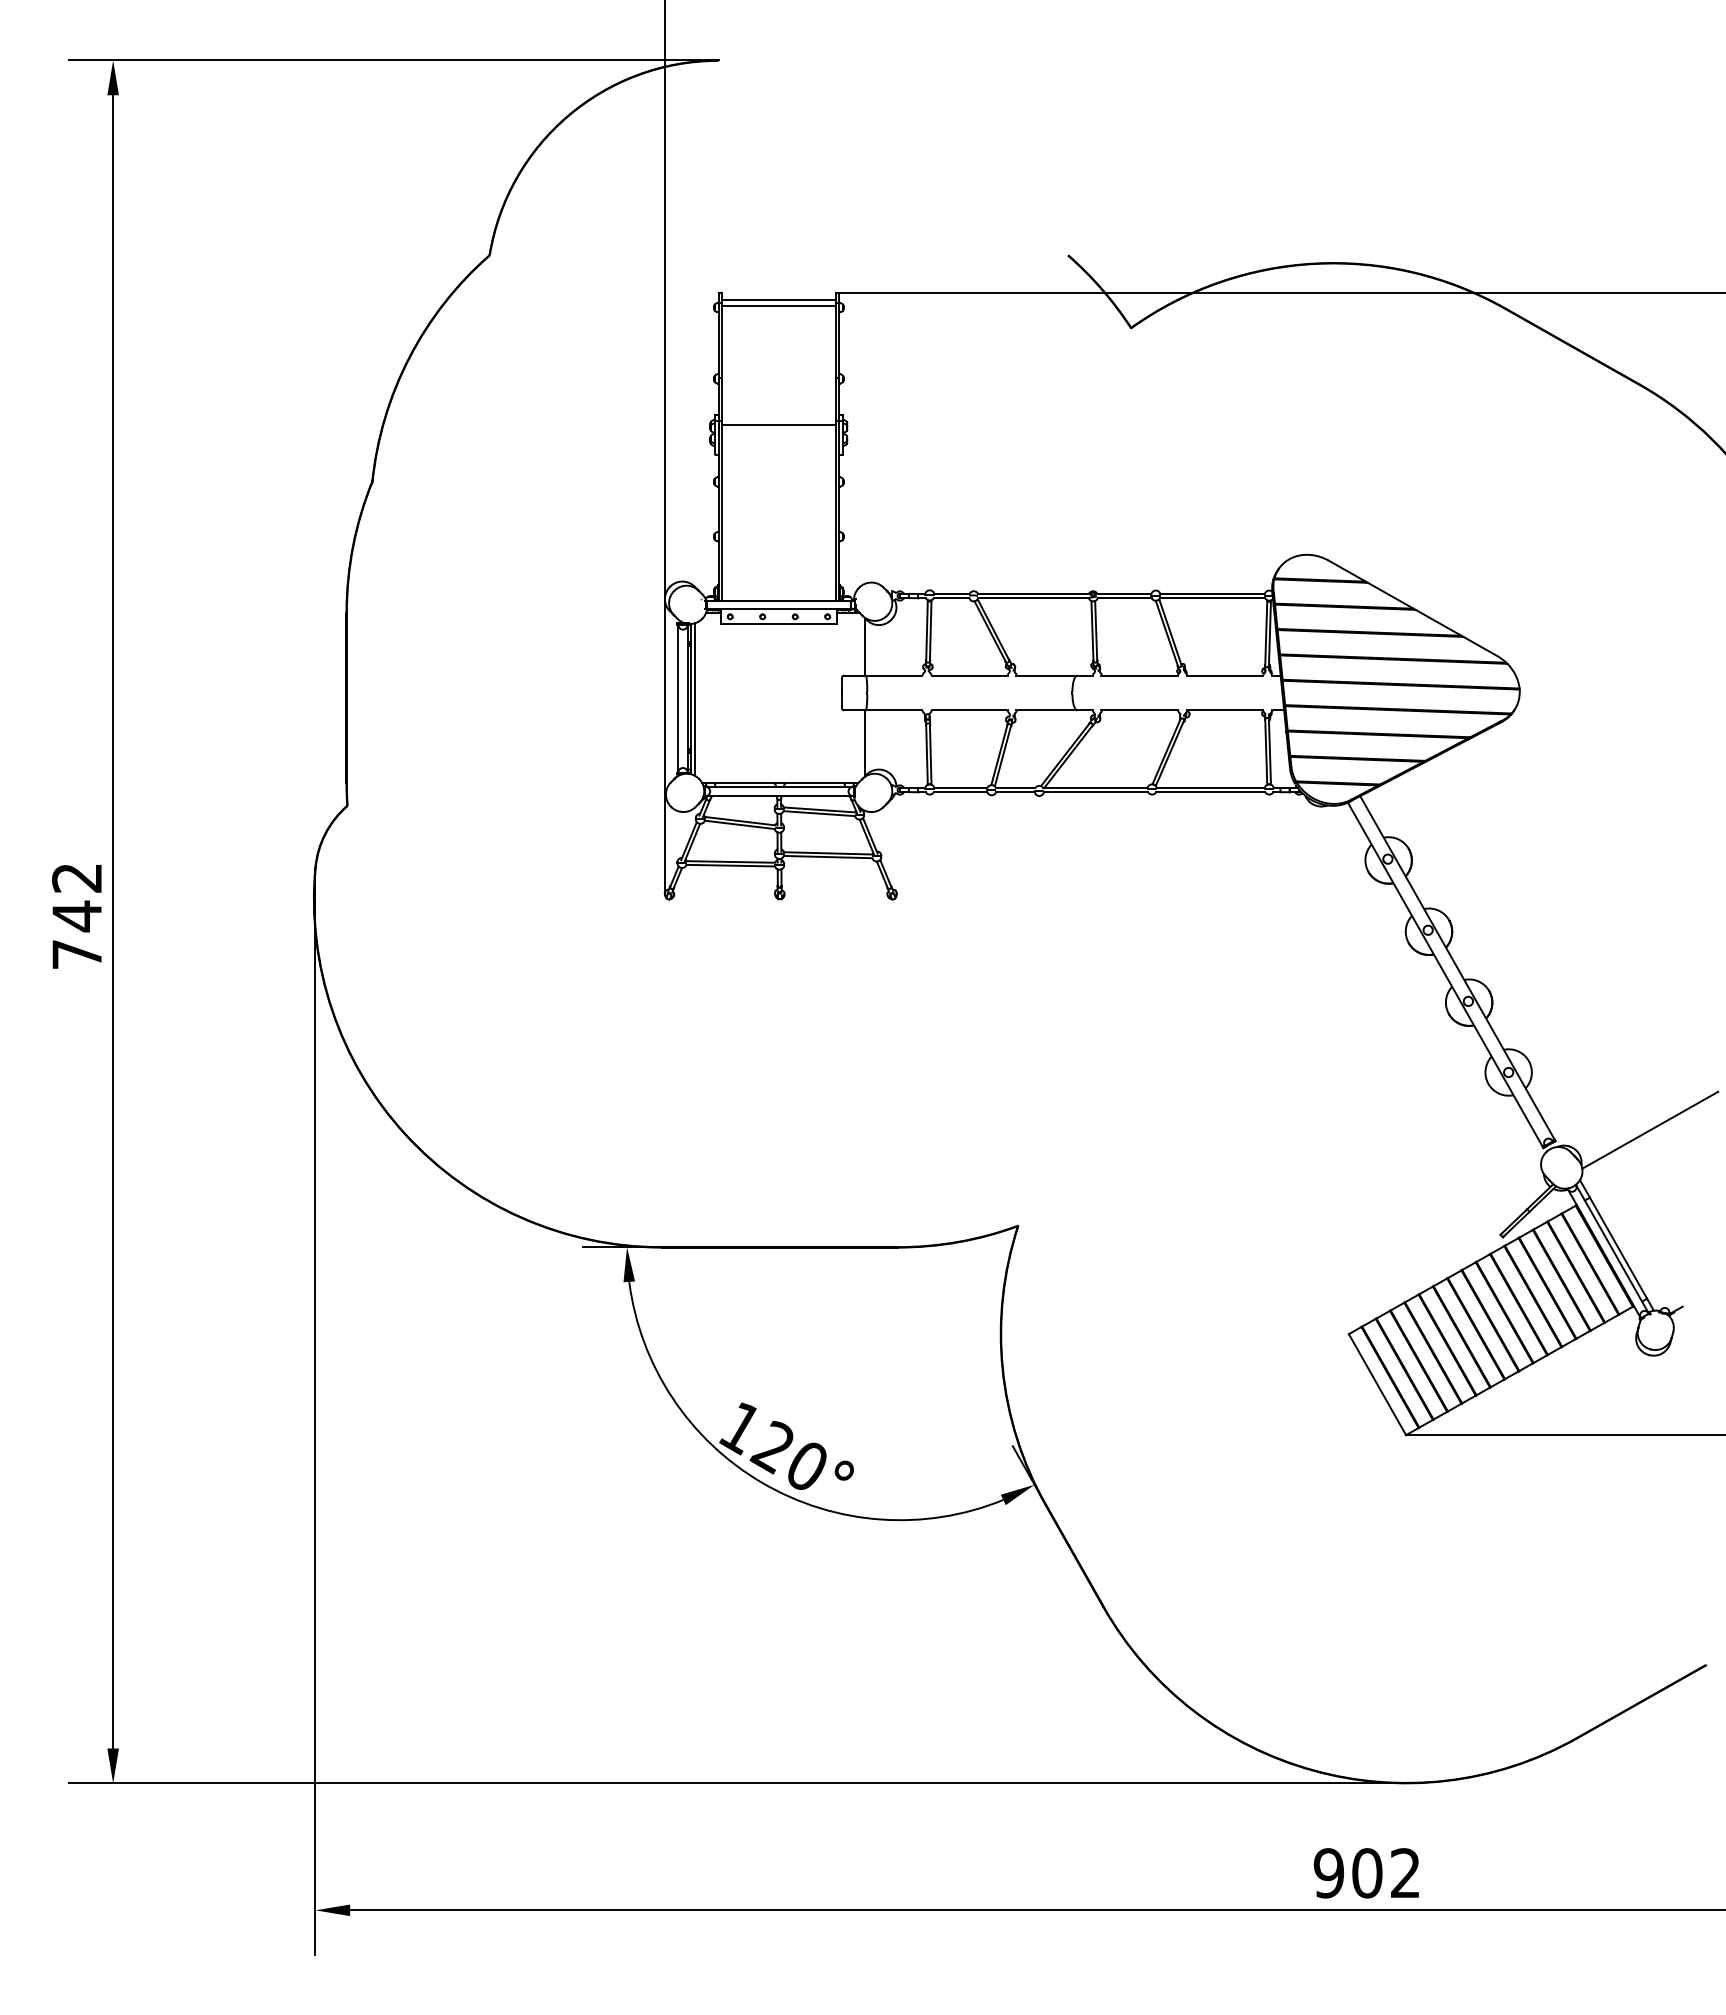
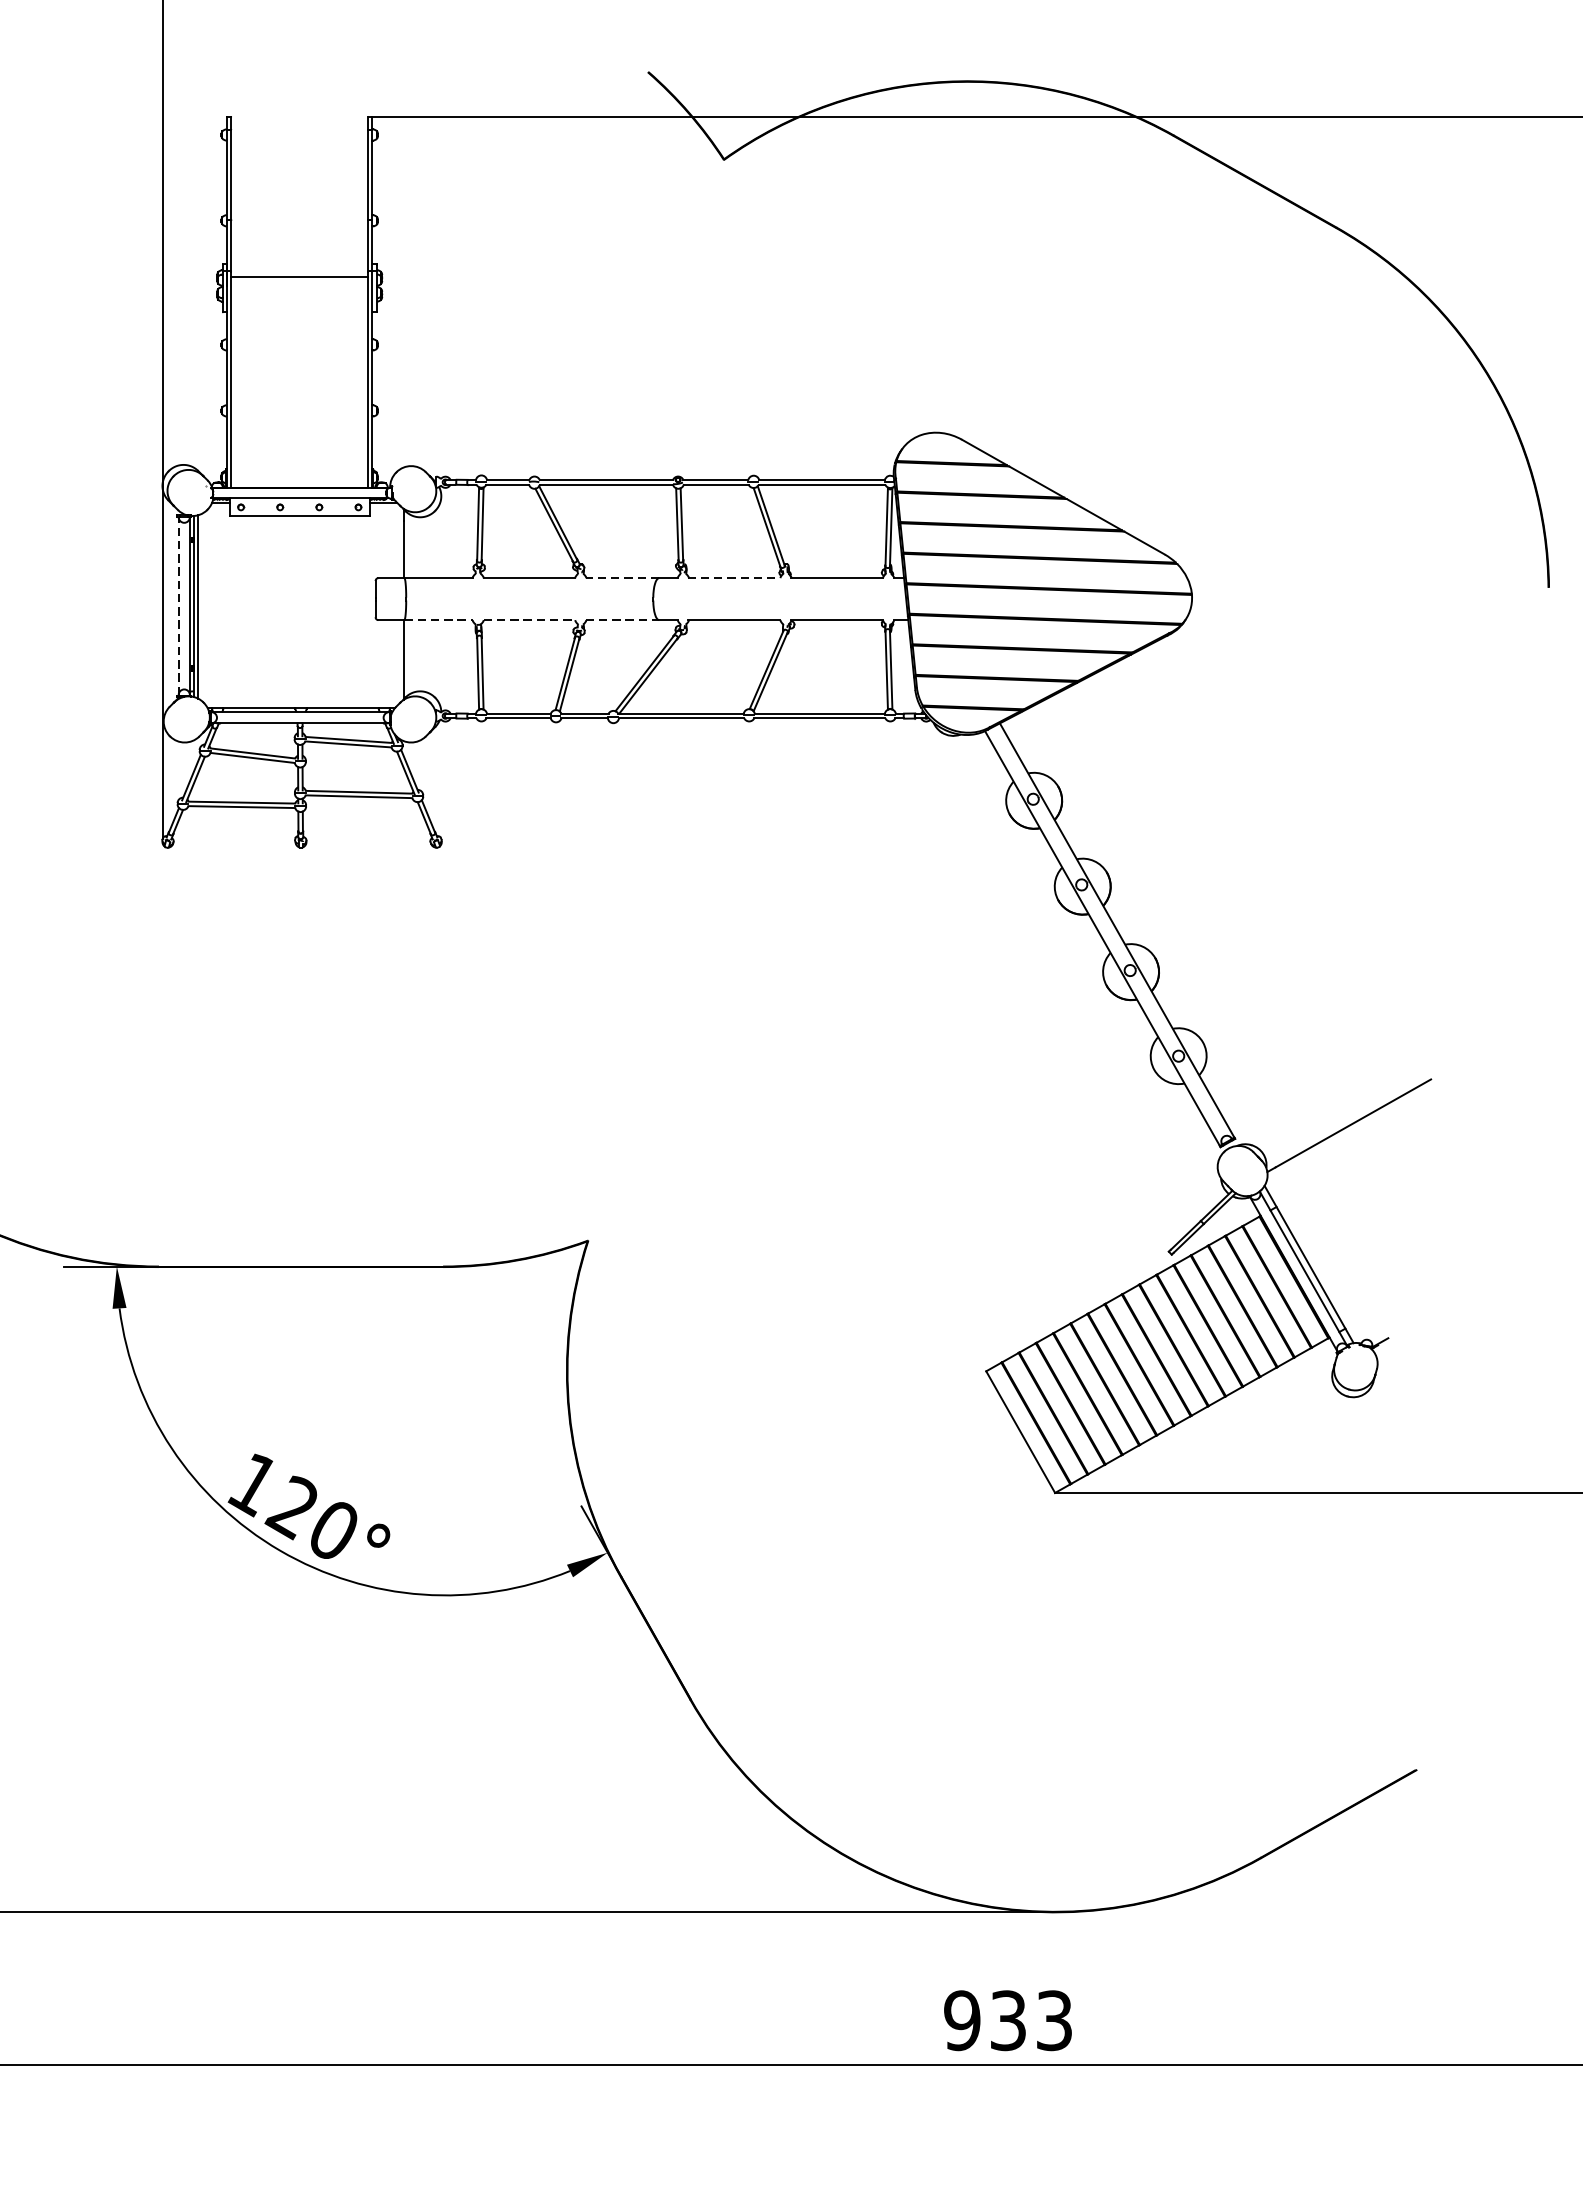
line: (778, 299) -> (299, 125), removed
line: (778, 306) -> (299, 133), removed
line: (1046, 675) -> (622, 578), solid -> dashed
line: (1139, 675) -> (734, 578), solid -> dashed
line: (678, 698) -> (178, 605), solid -> dashed
line: (894, 710) -> (438, 620), solid -> dashed
line: (970, 710) -> (530, 620), solid -> dashed
line: (1046, 710) -> (622, 620), solid -> dashed
text: (1385, 1873) -> (1030, 2020), 902 -> 933

